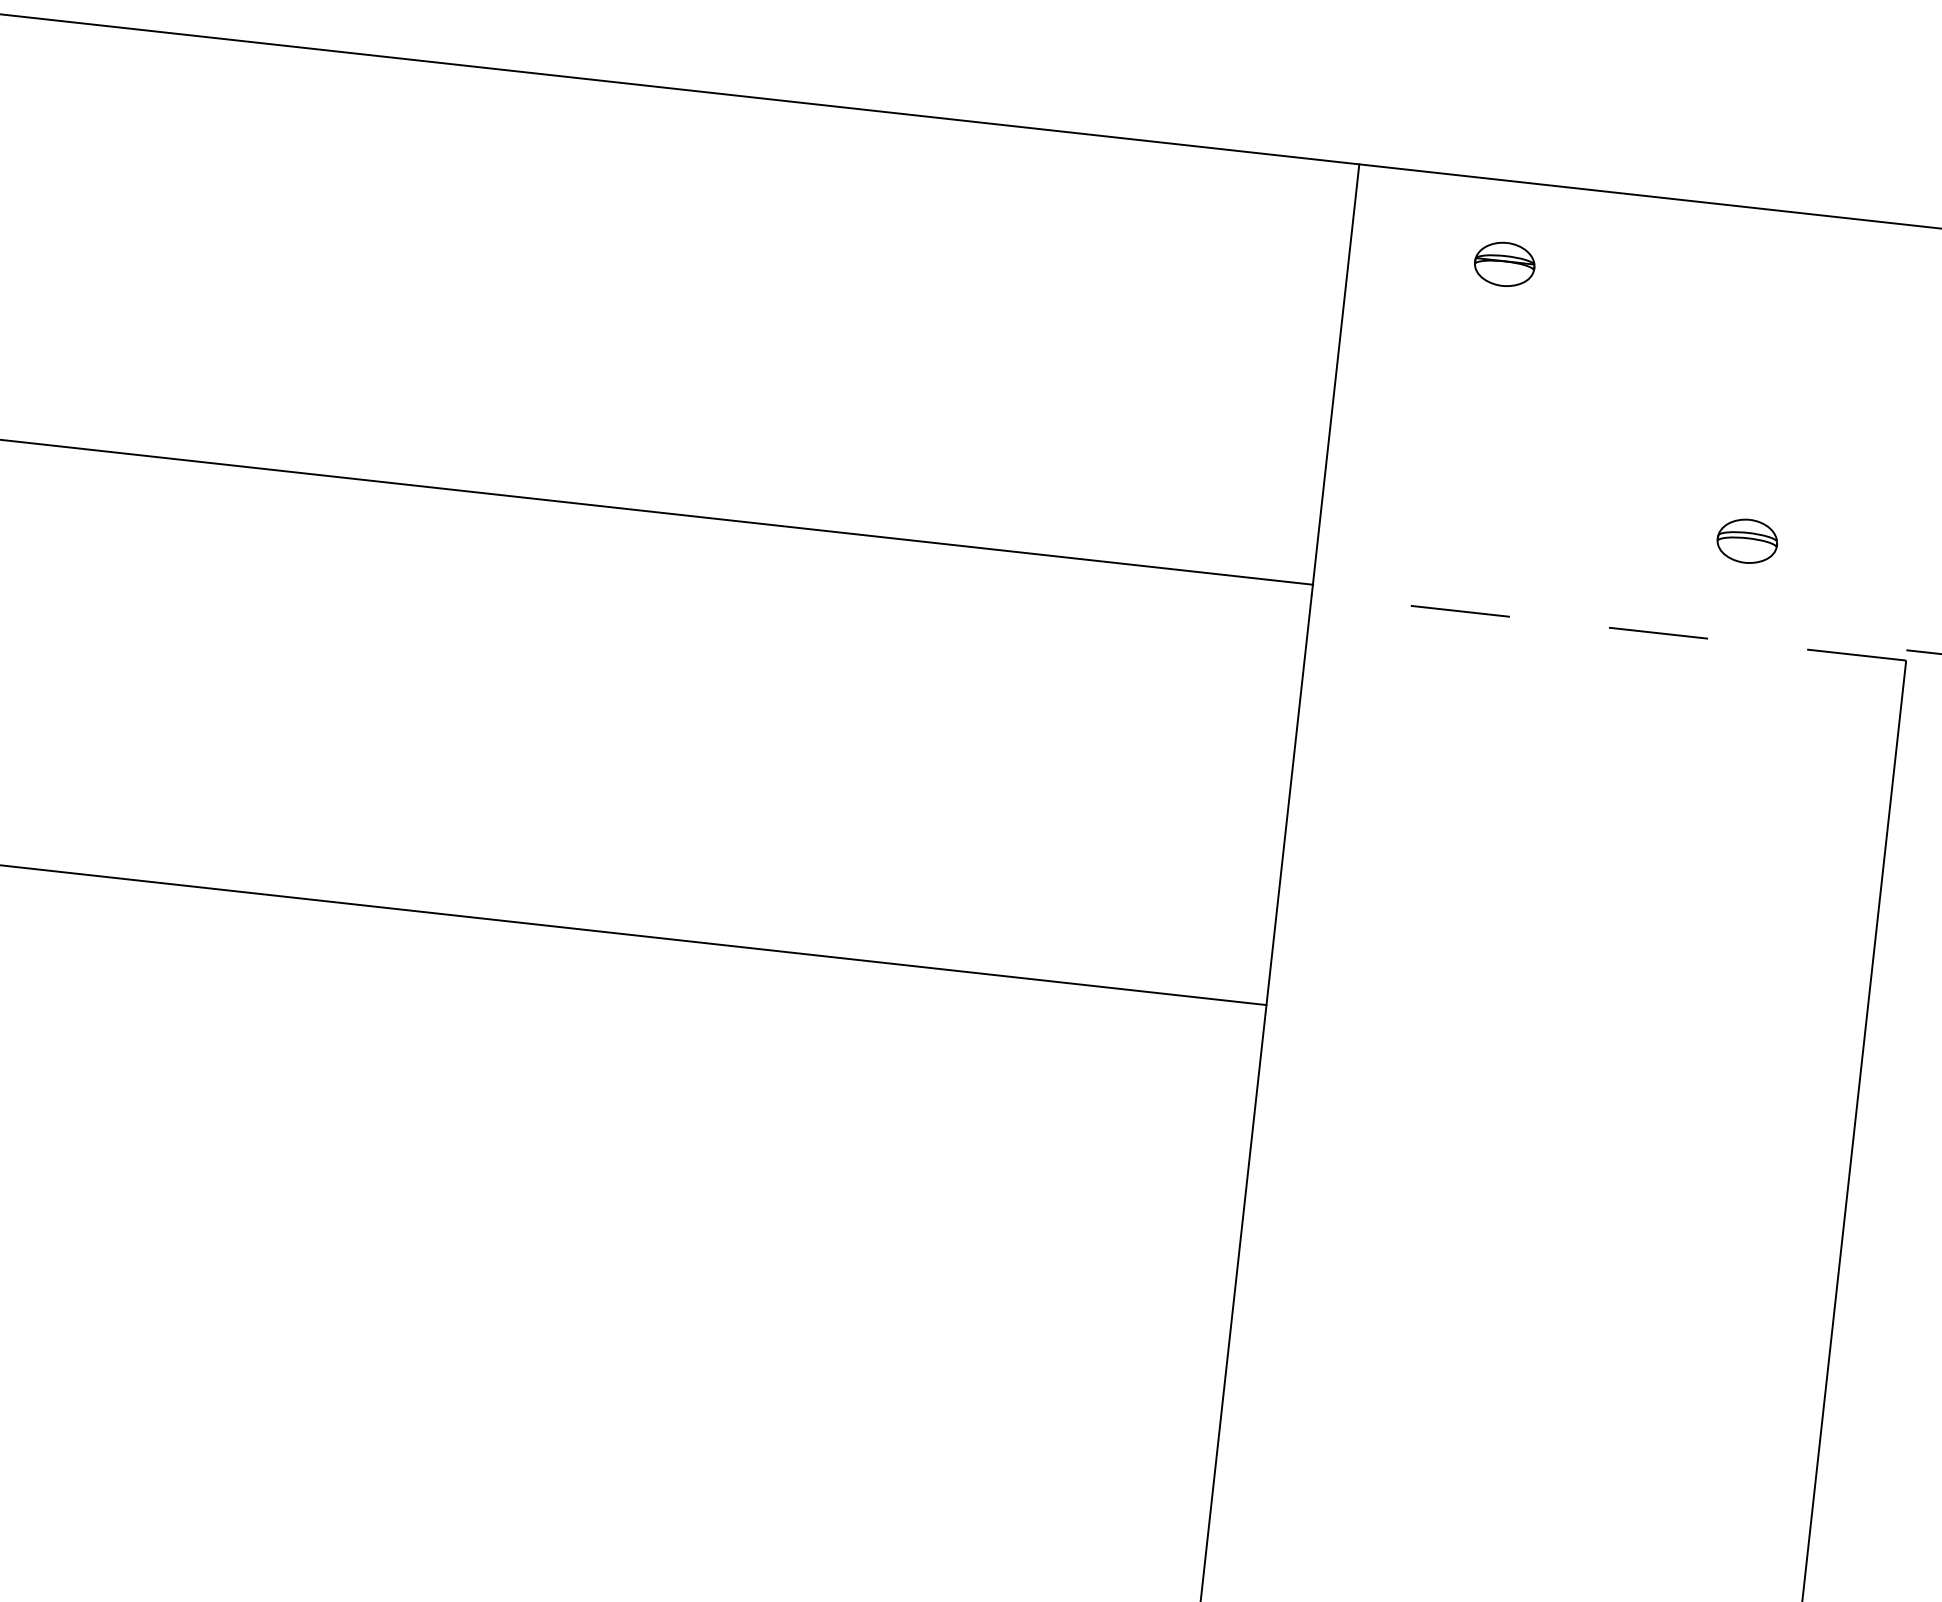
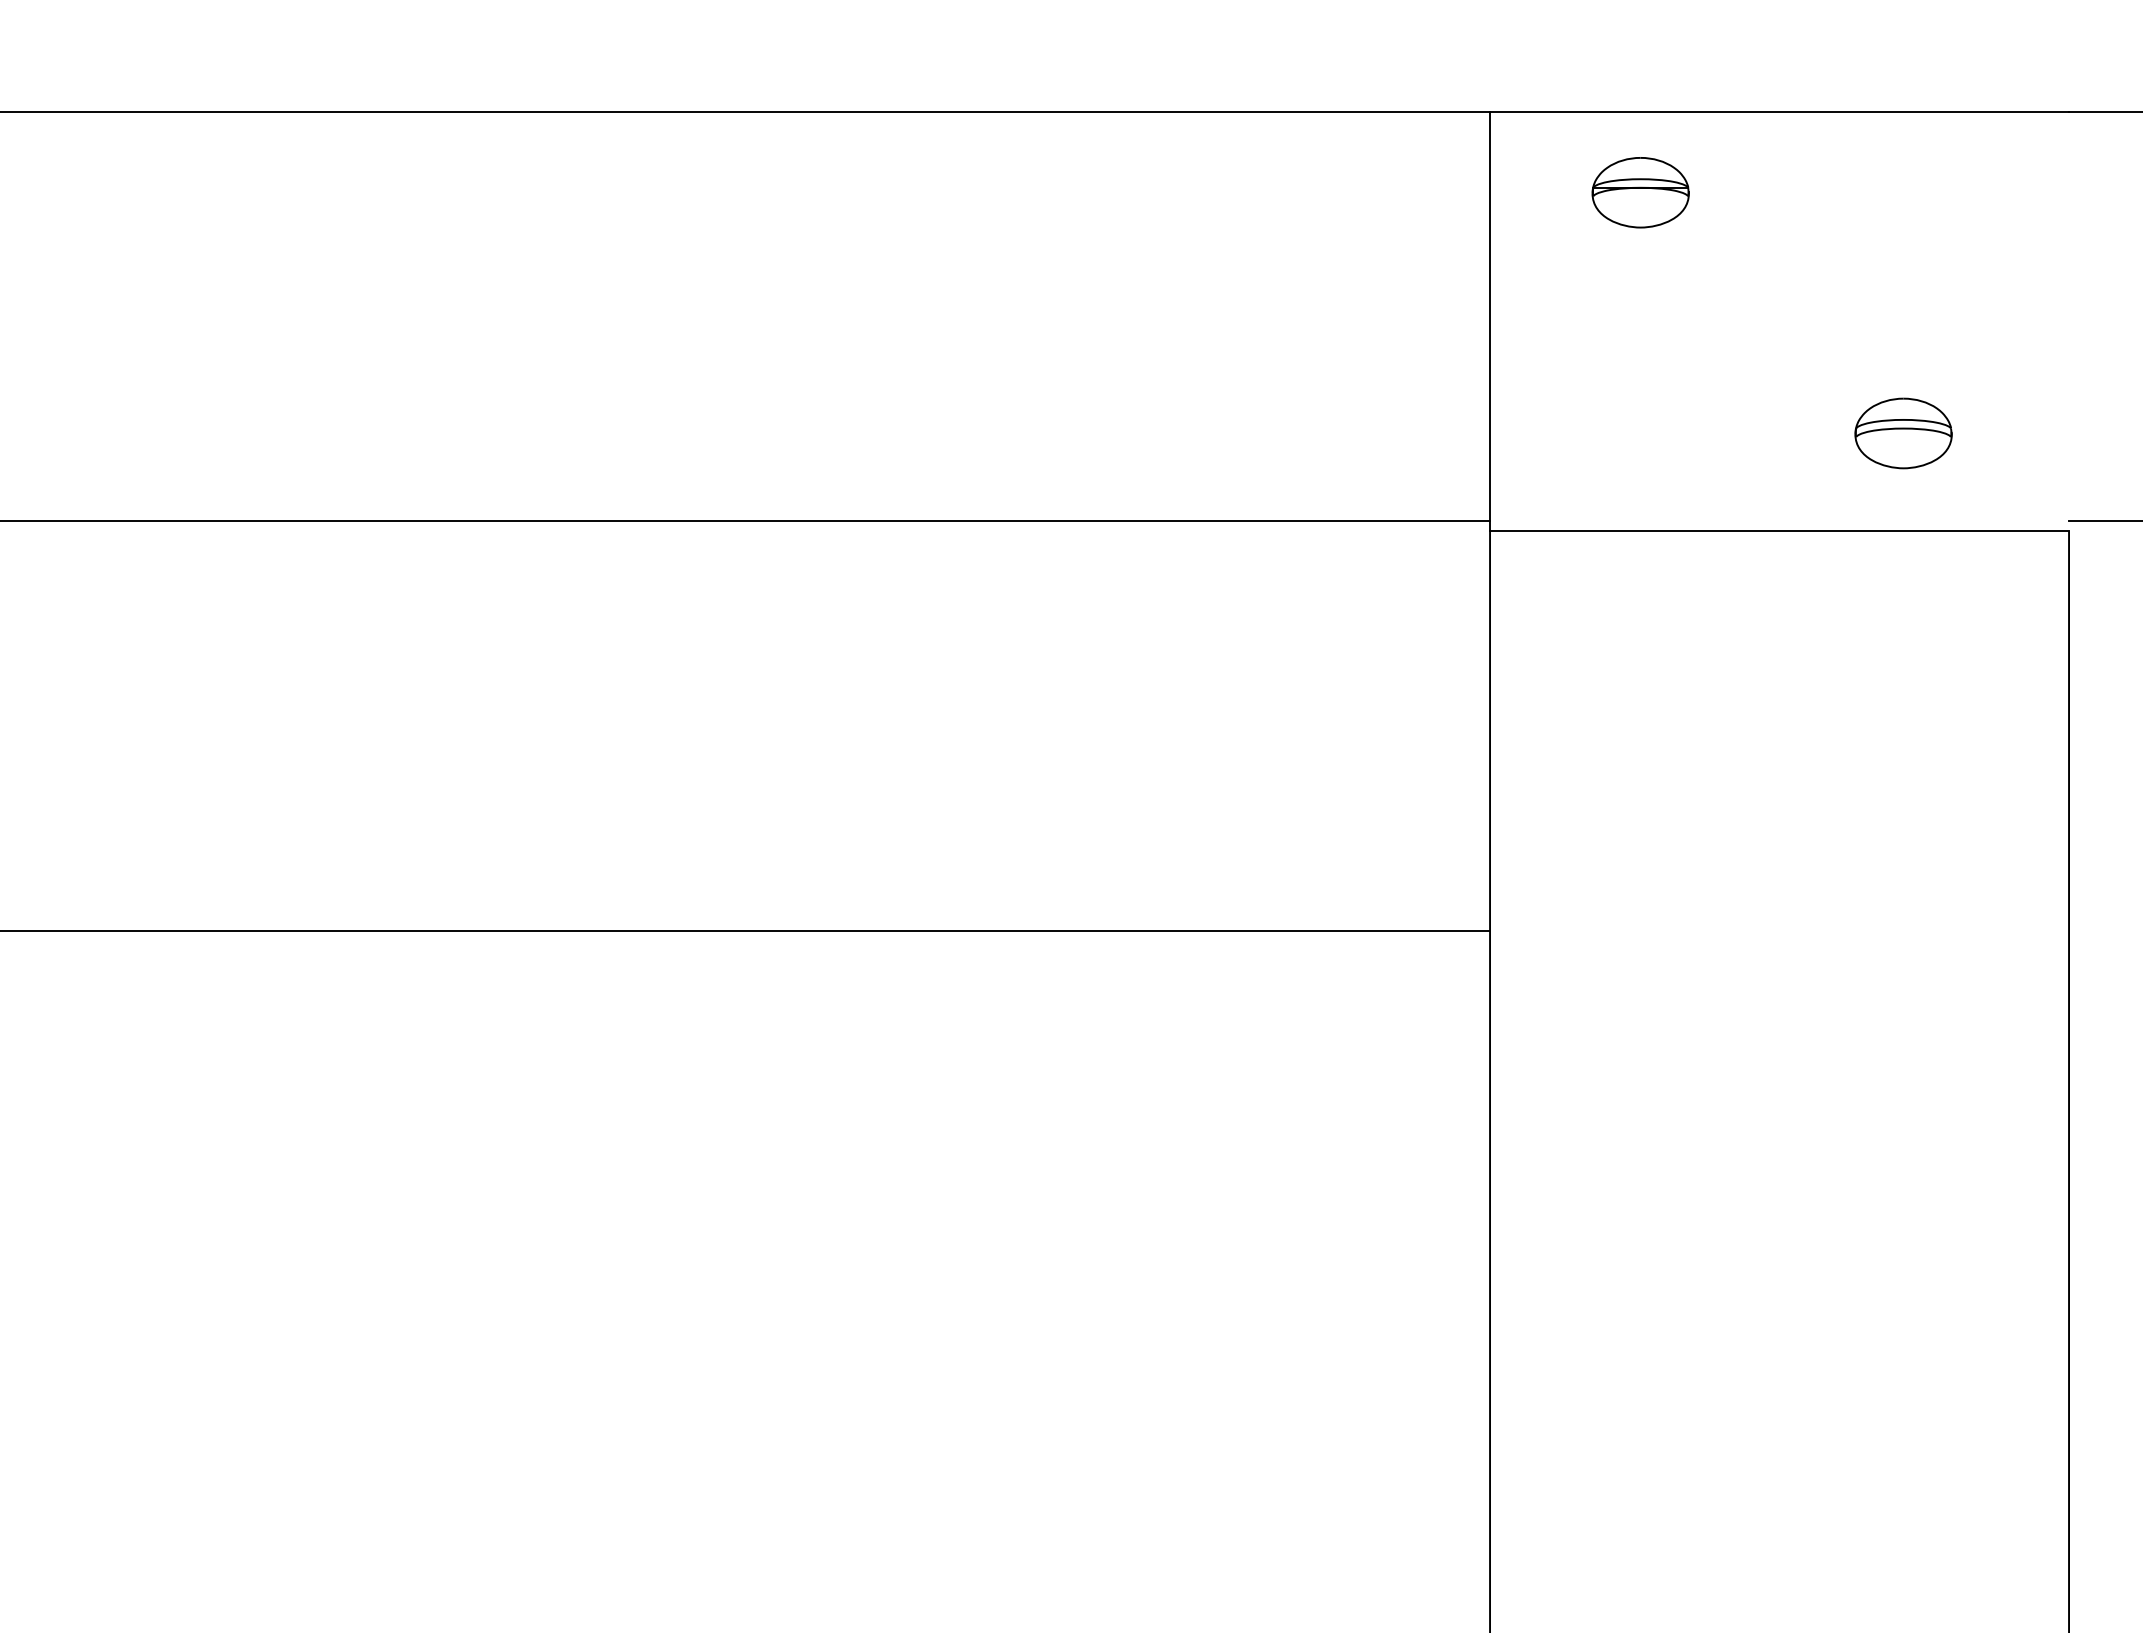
part: (1504, 264) -> (1640, 192), size x1.67
part: (1747, 541) -> (1903, 433), size x1.67
line: (1608, 627) -> (1779, 531), dashed -> solid

